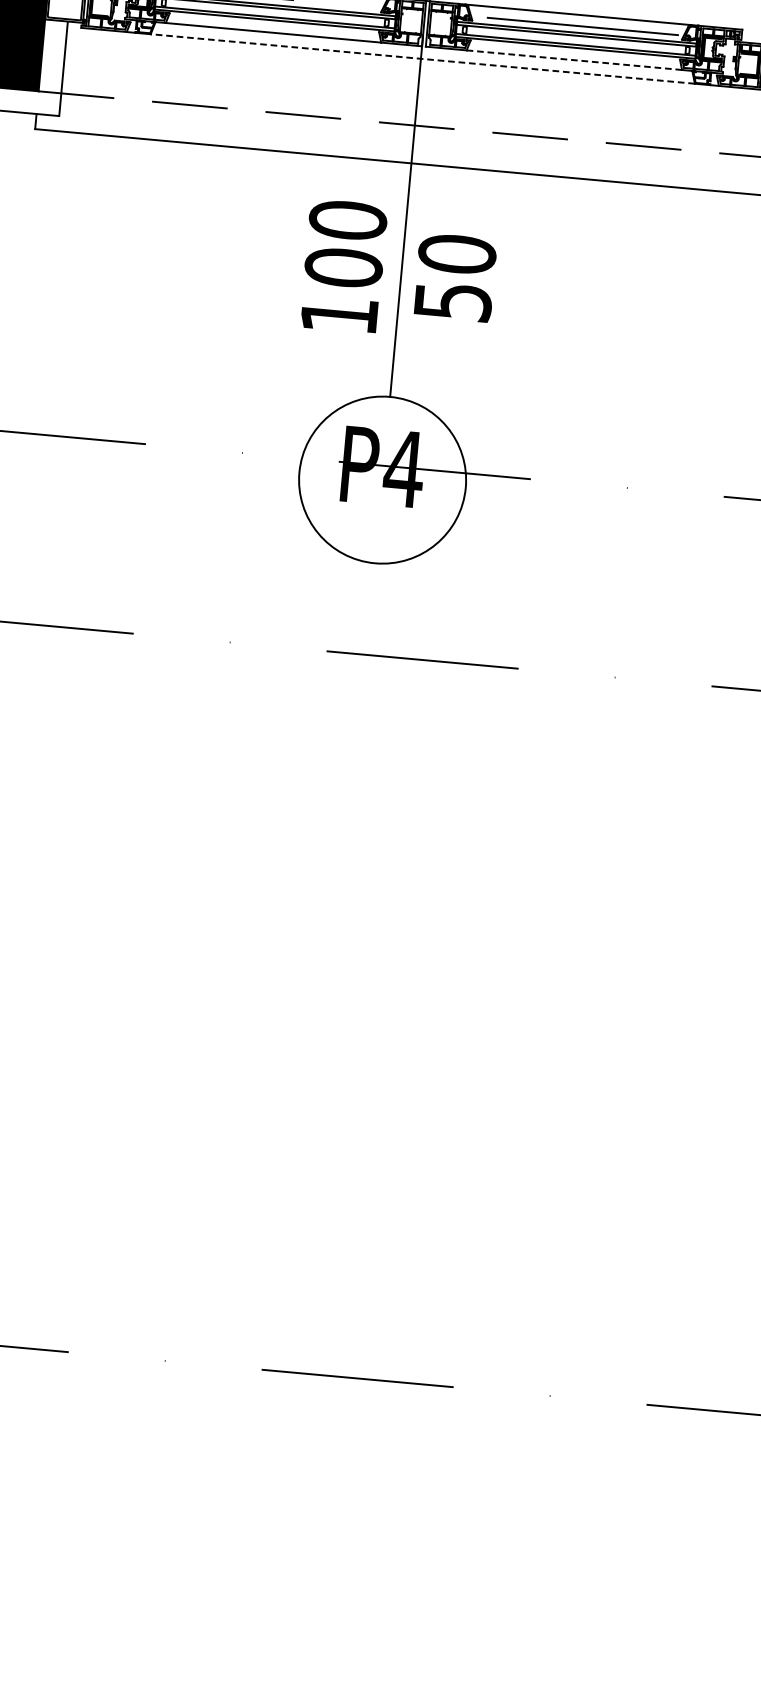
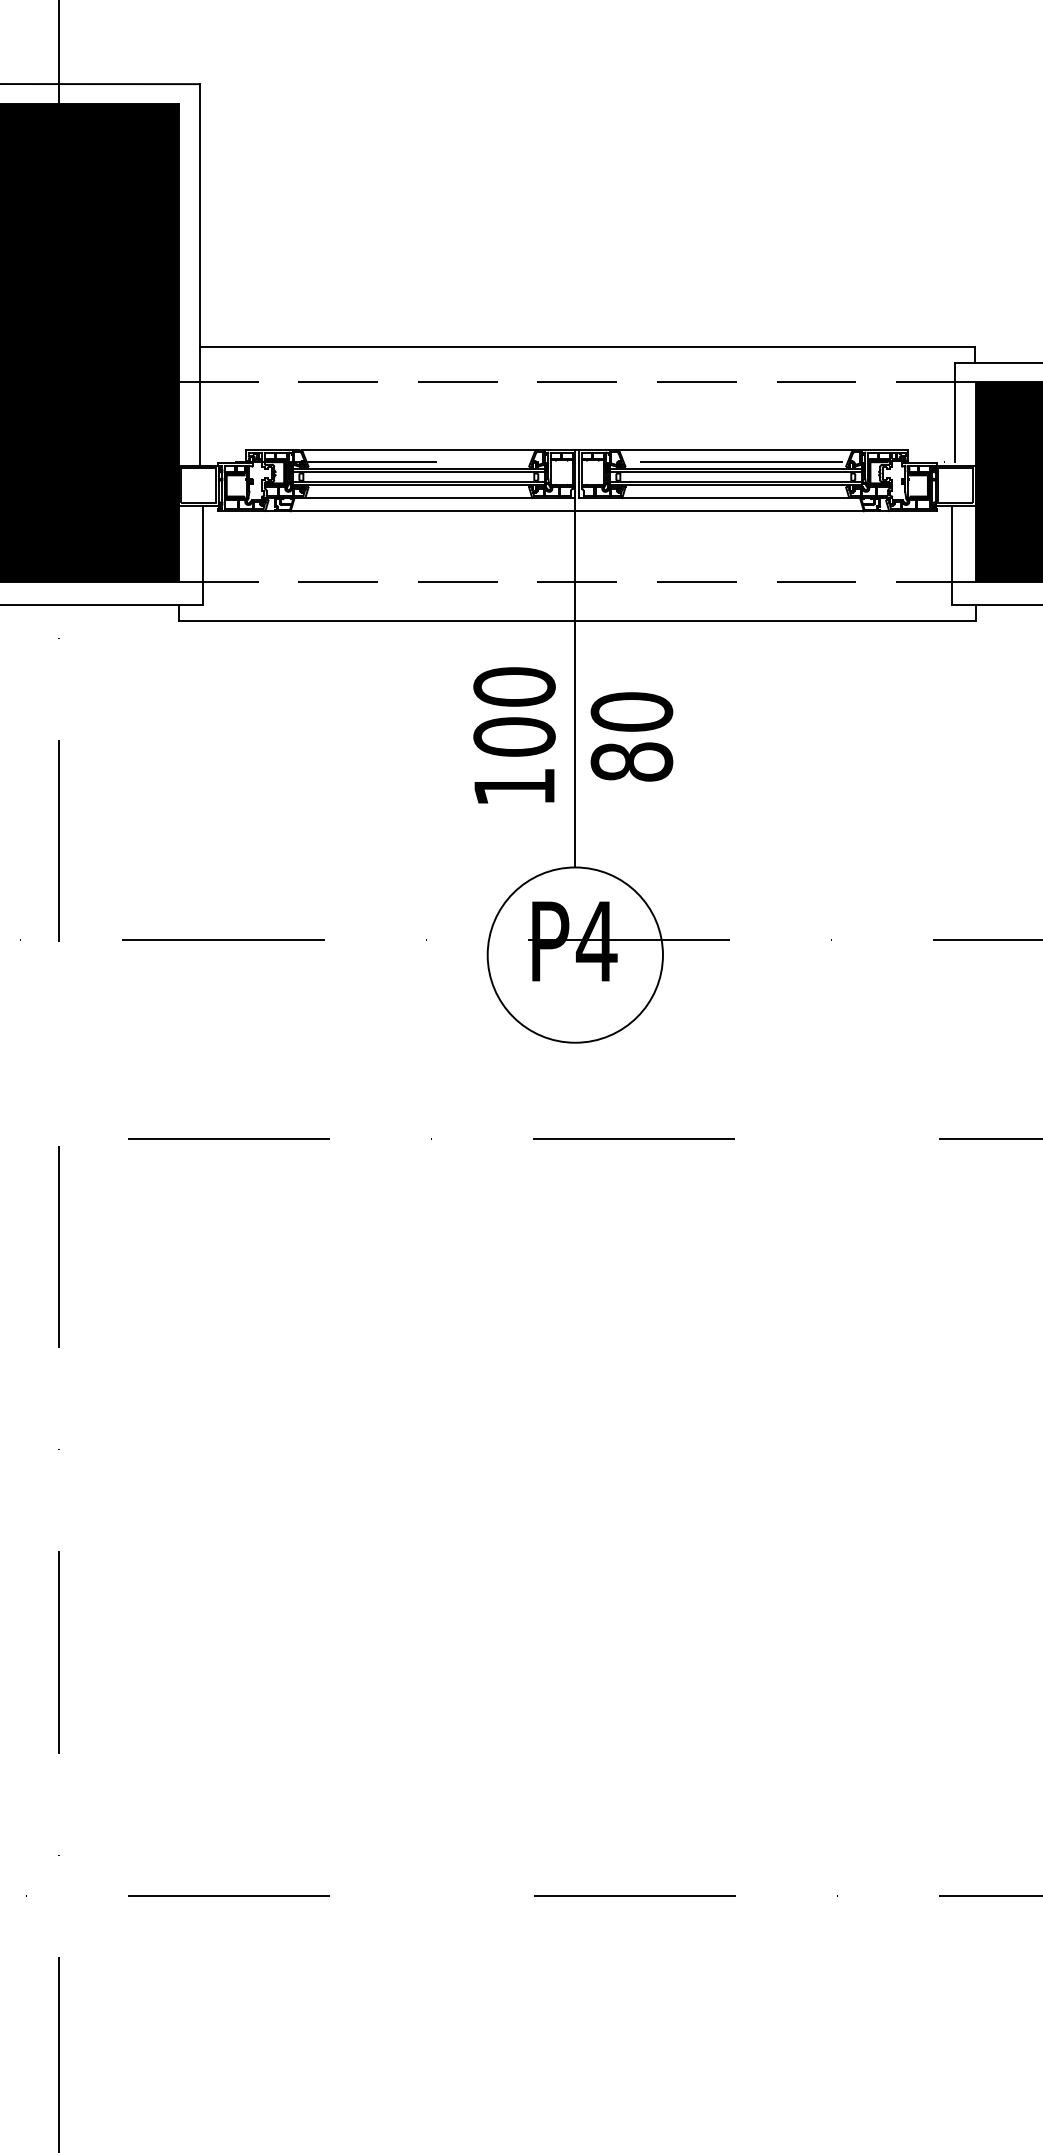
line: (422, 59) -> (577, 511), dashed -> solid
line: (574, 60) -> (735, 498), dashed -> solid
text: (452, 301) -> (631, 761), 50 -> 80

